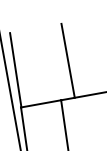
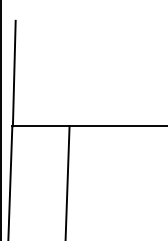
line: (68, 60) -> (89, 73), removed

